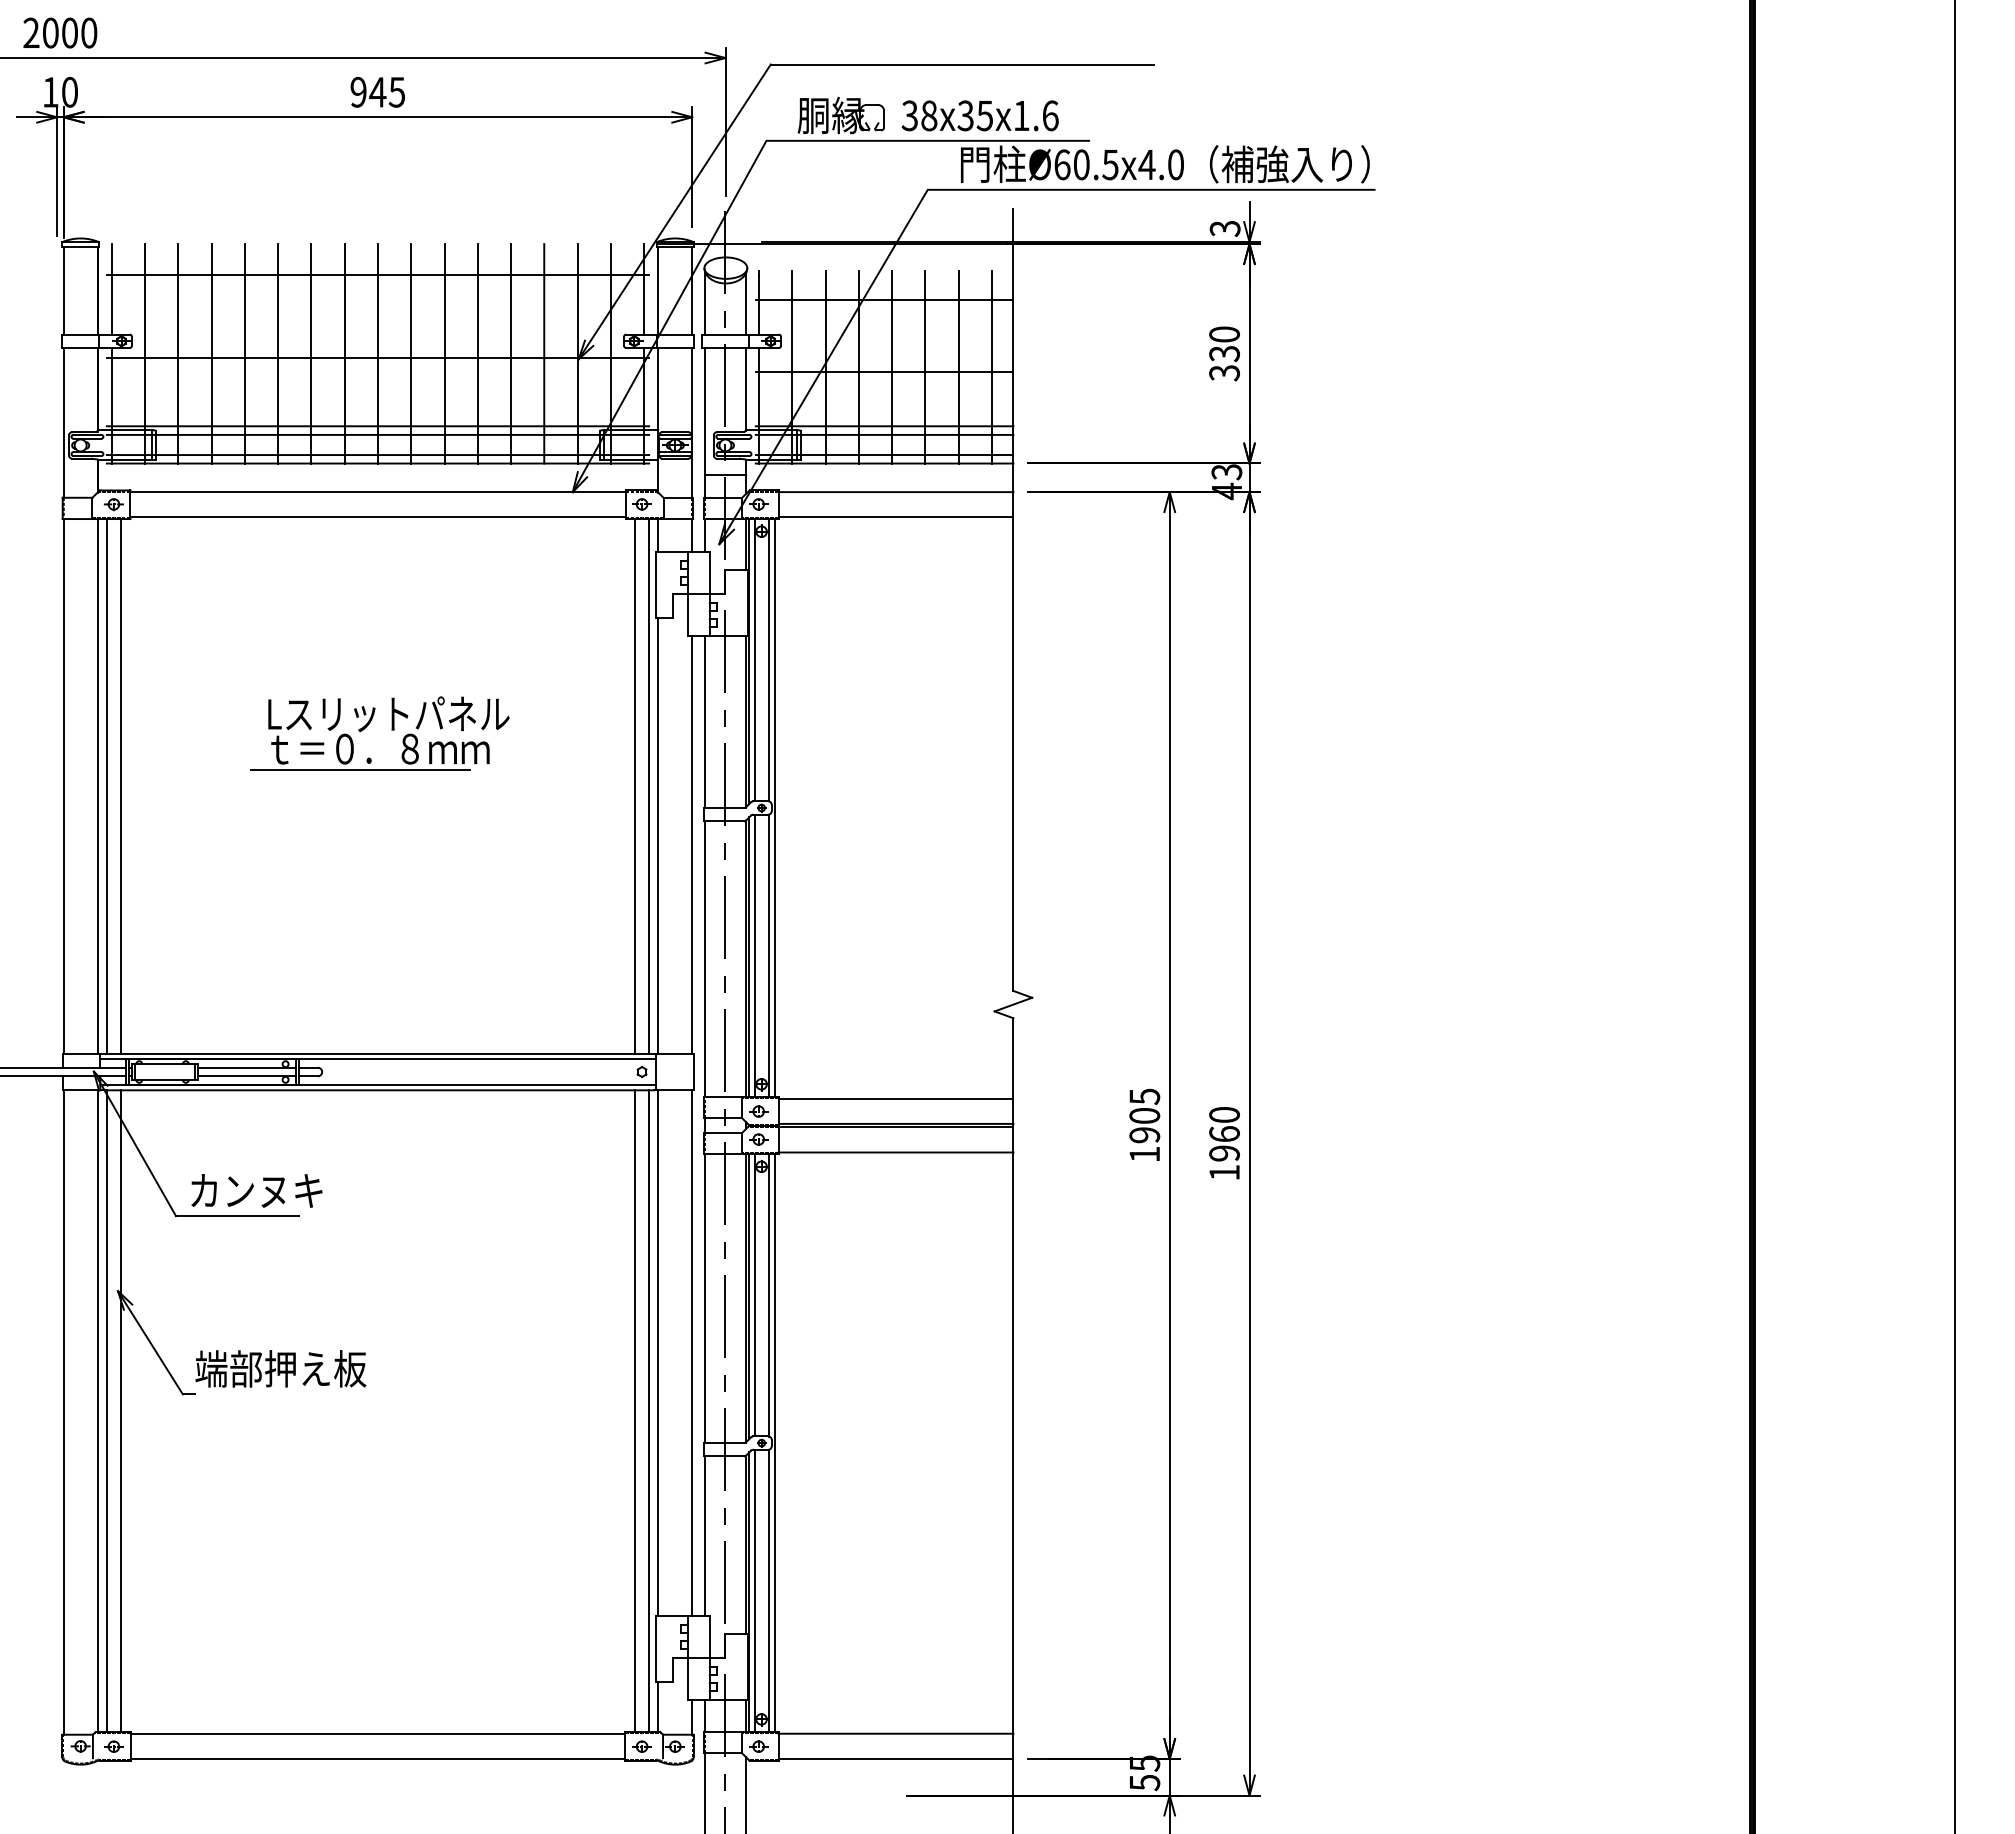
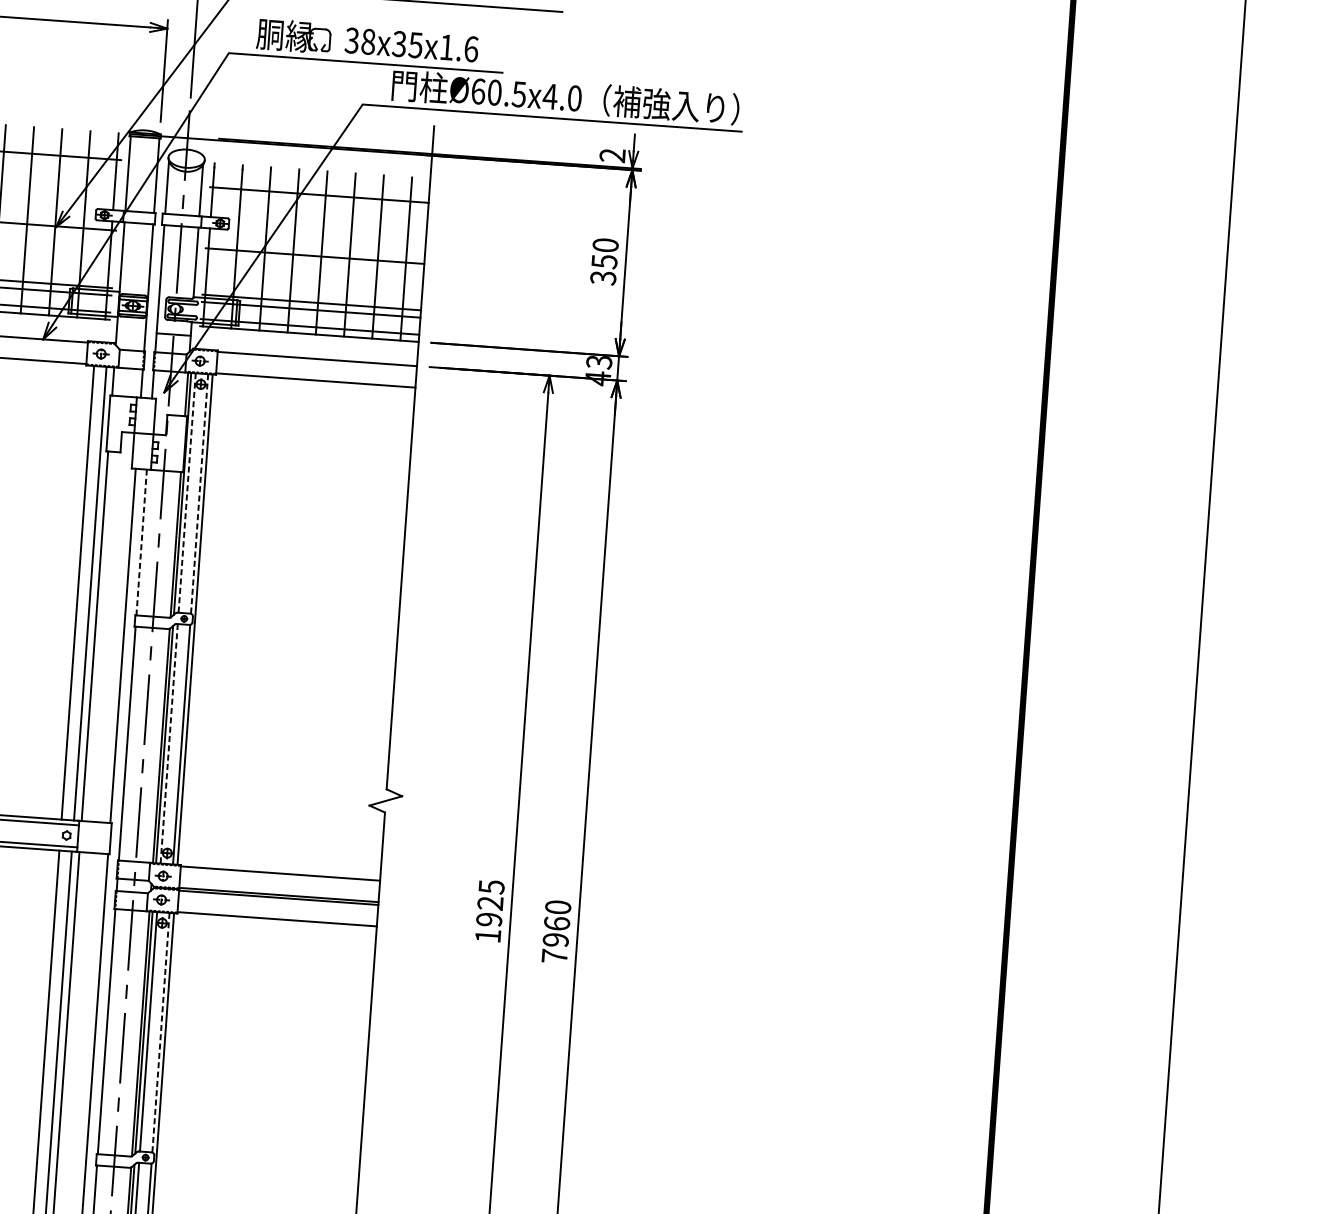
text: (1225, 228) -> (612, 155), 3 -> 2
text: (1224, 353) -> (604, 261), 330 -> 350
line: (754, 660) -> (187, 493), solid -> dashed
line: (769, 660) -> (199, 494), solid -> dashed
line: (705, 722) -> (141, 542), solid -> dashed
line: (754, 956) -> (169, 744), solid -> dashed
text: (1144, 1115) -> (490, 902), 1905 -> 1925
text: (1224, 1172) -> (554, 956), 1960 -> 7960
line: (769, 1295) -> (161, 1032), solid -> dashed

